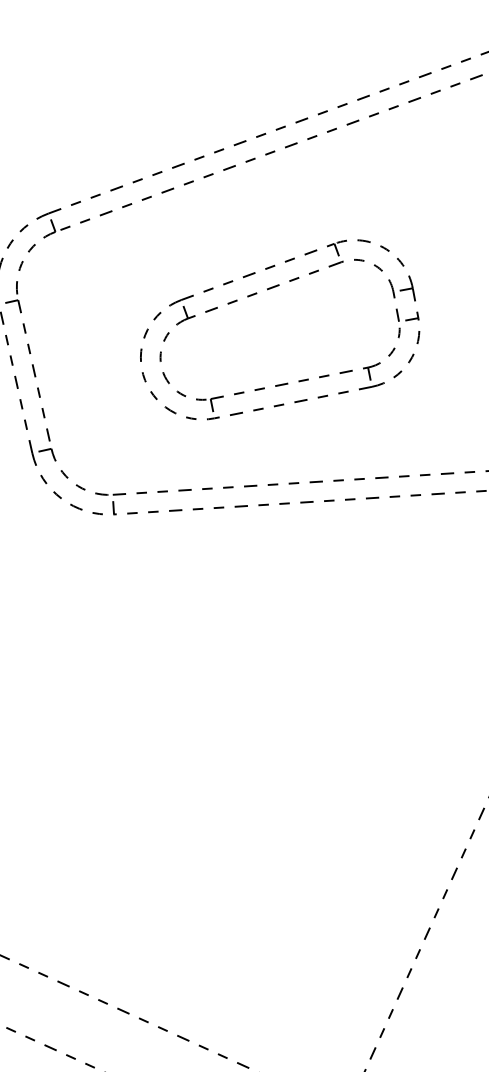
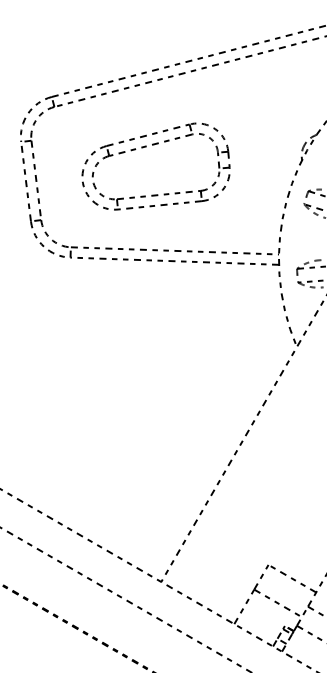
part: (271, 290) -> (154, 145), moved

